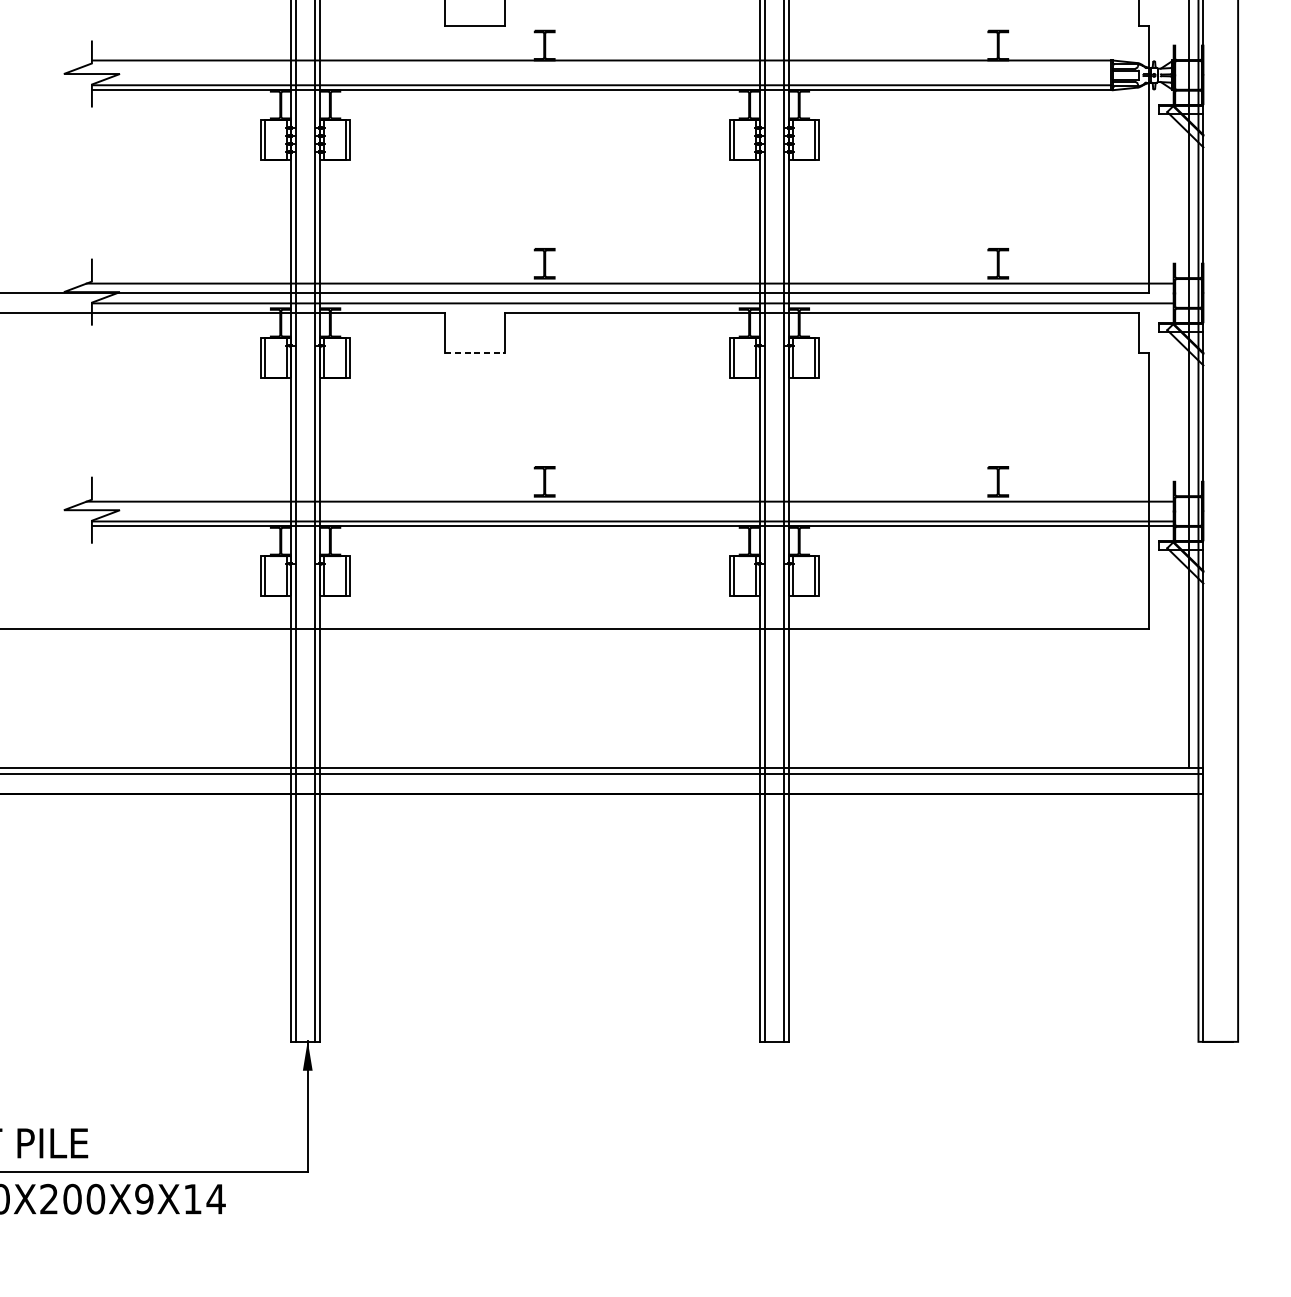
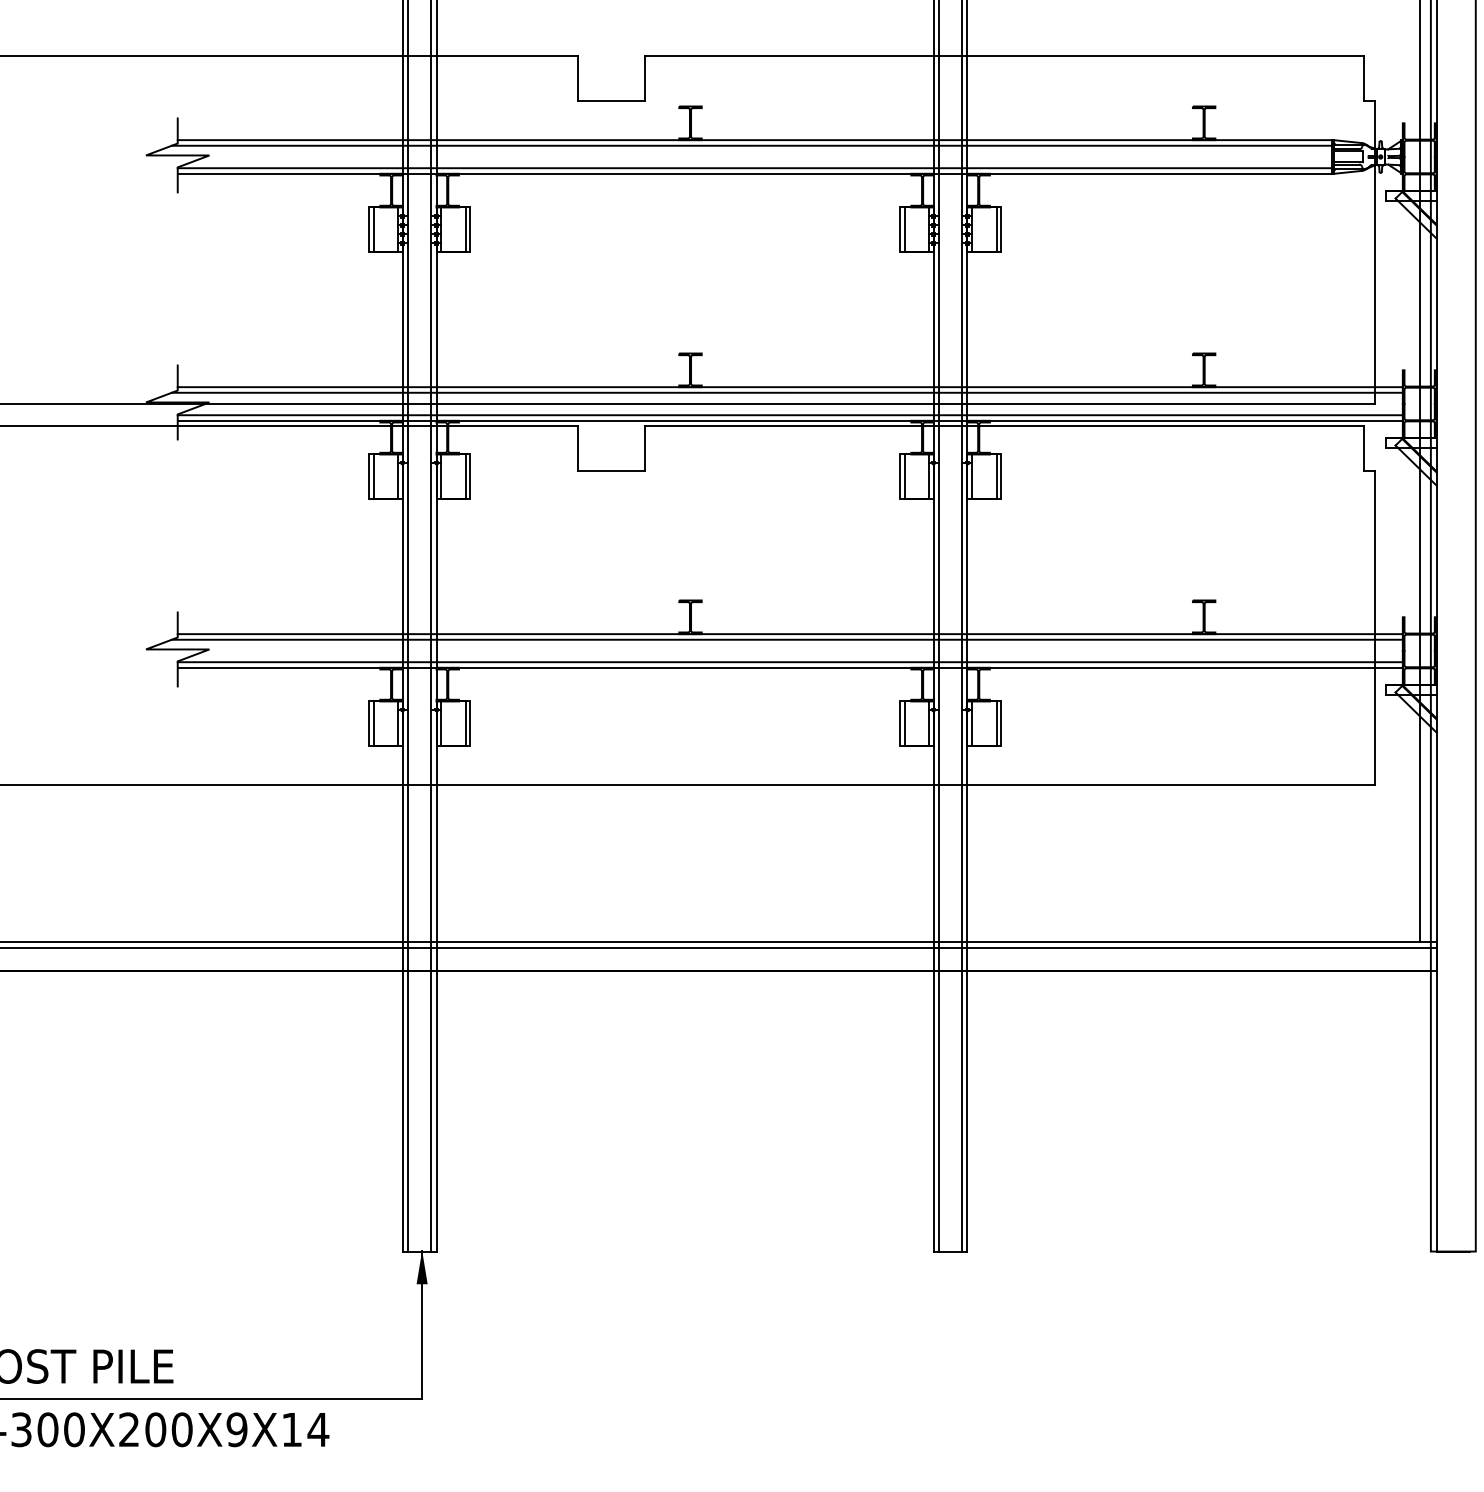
line: (598, 65) -> (751, 145), added
line: (632, 278) -> (789, 387), added
line: (632, 308) -> (789, 420), added
line: (474, 353) -> (611, 471), dashed -> solid
line: (632, 497) -> (789, 634), added

